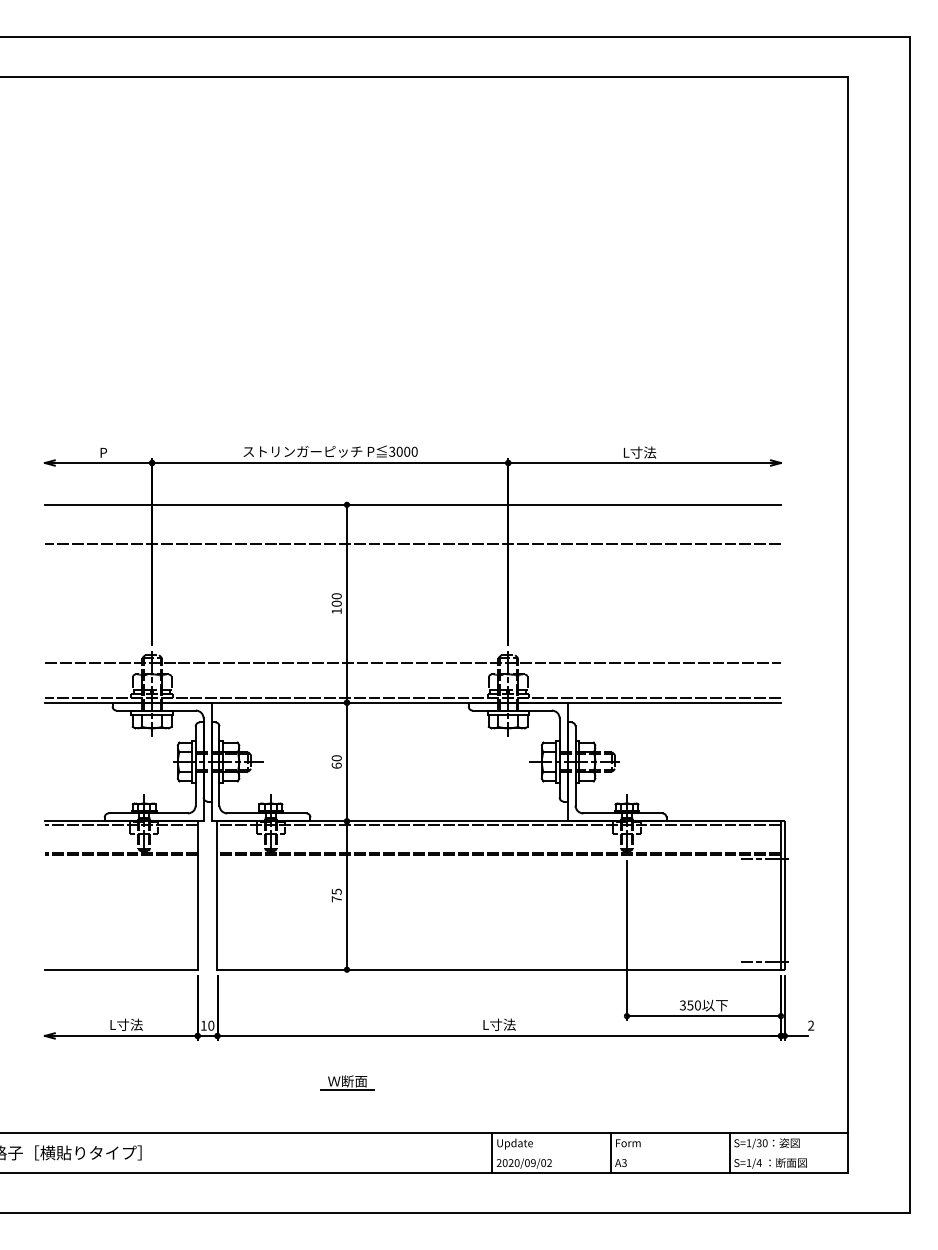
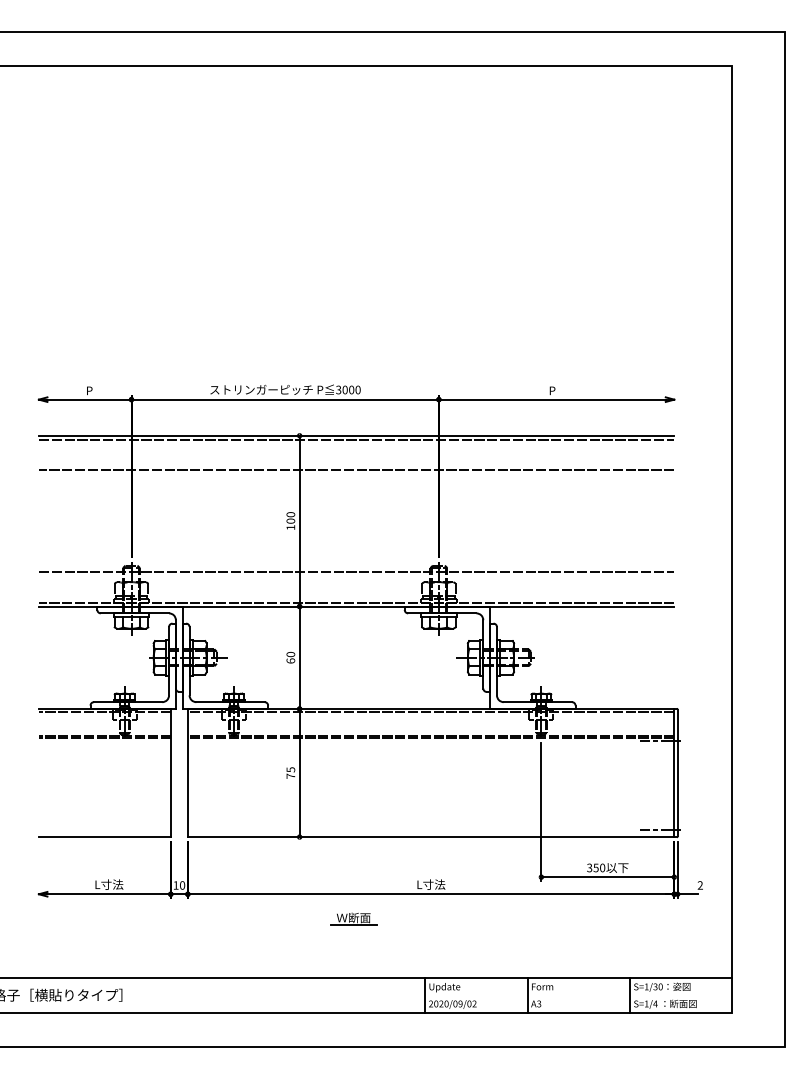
text: (639, 452) -> (552, 390), L寸法 -> P
line: (412, 509) -> (356, 439), added
part: (347, 1082) -> (353, 918), moved

